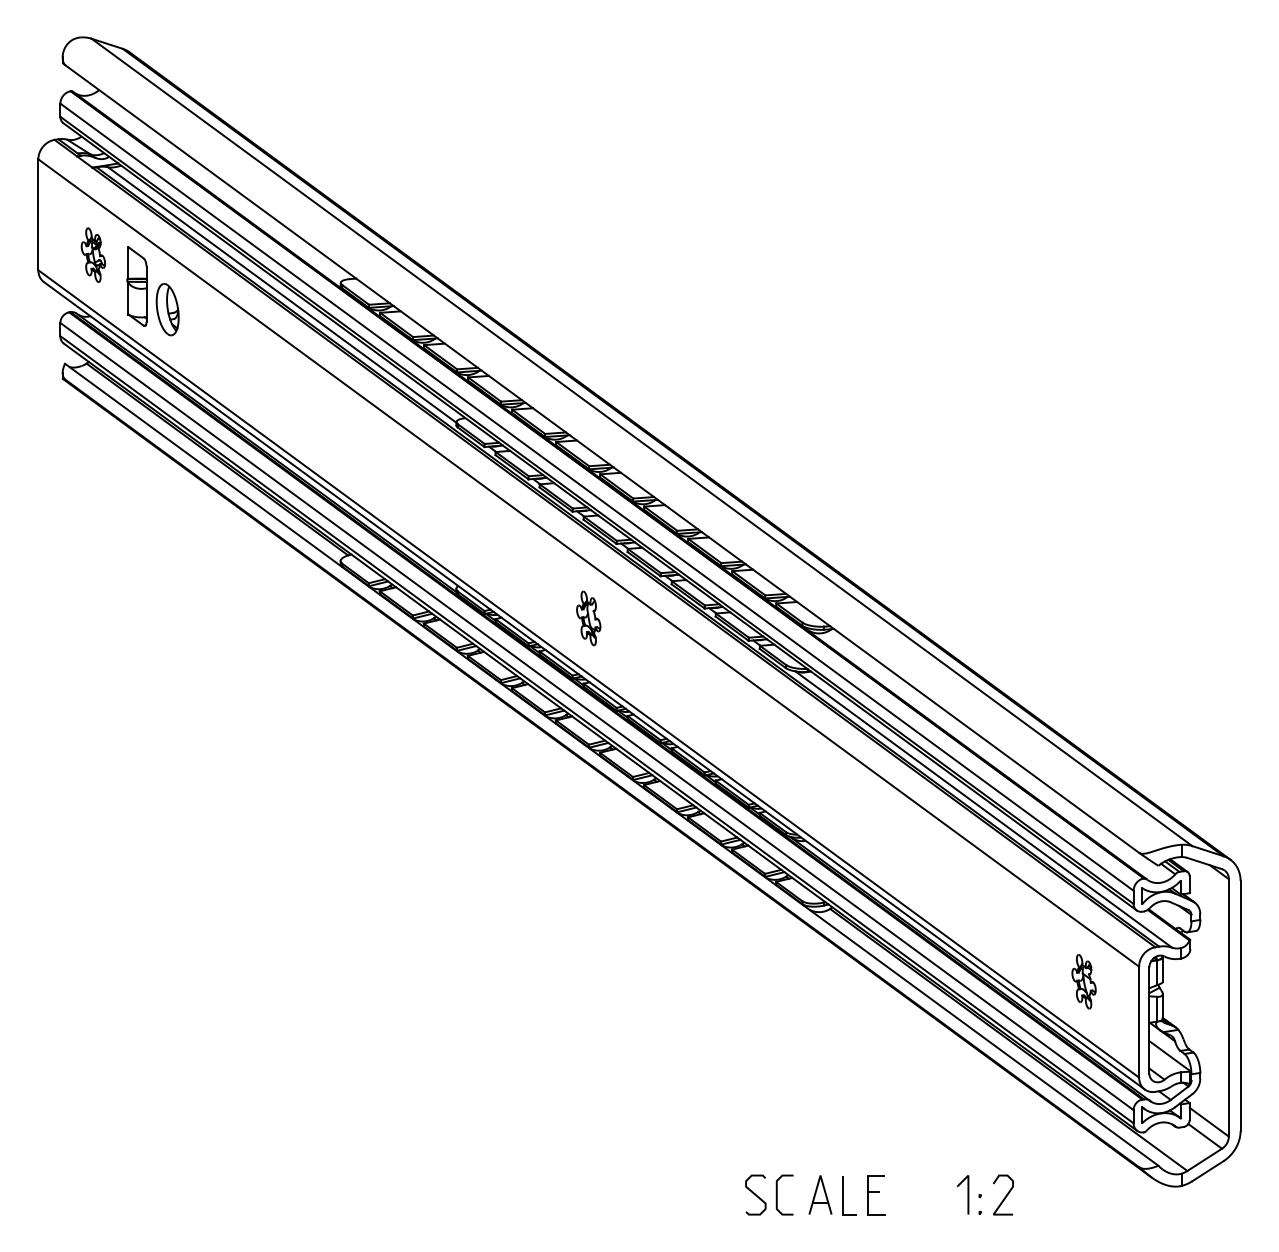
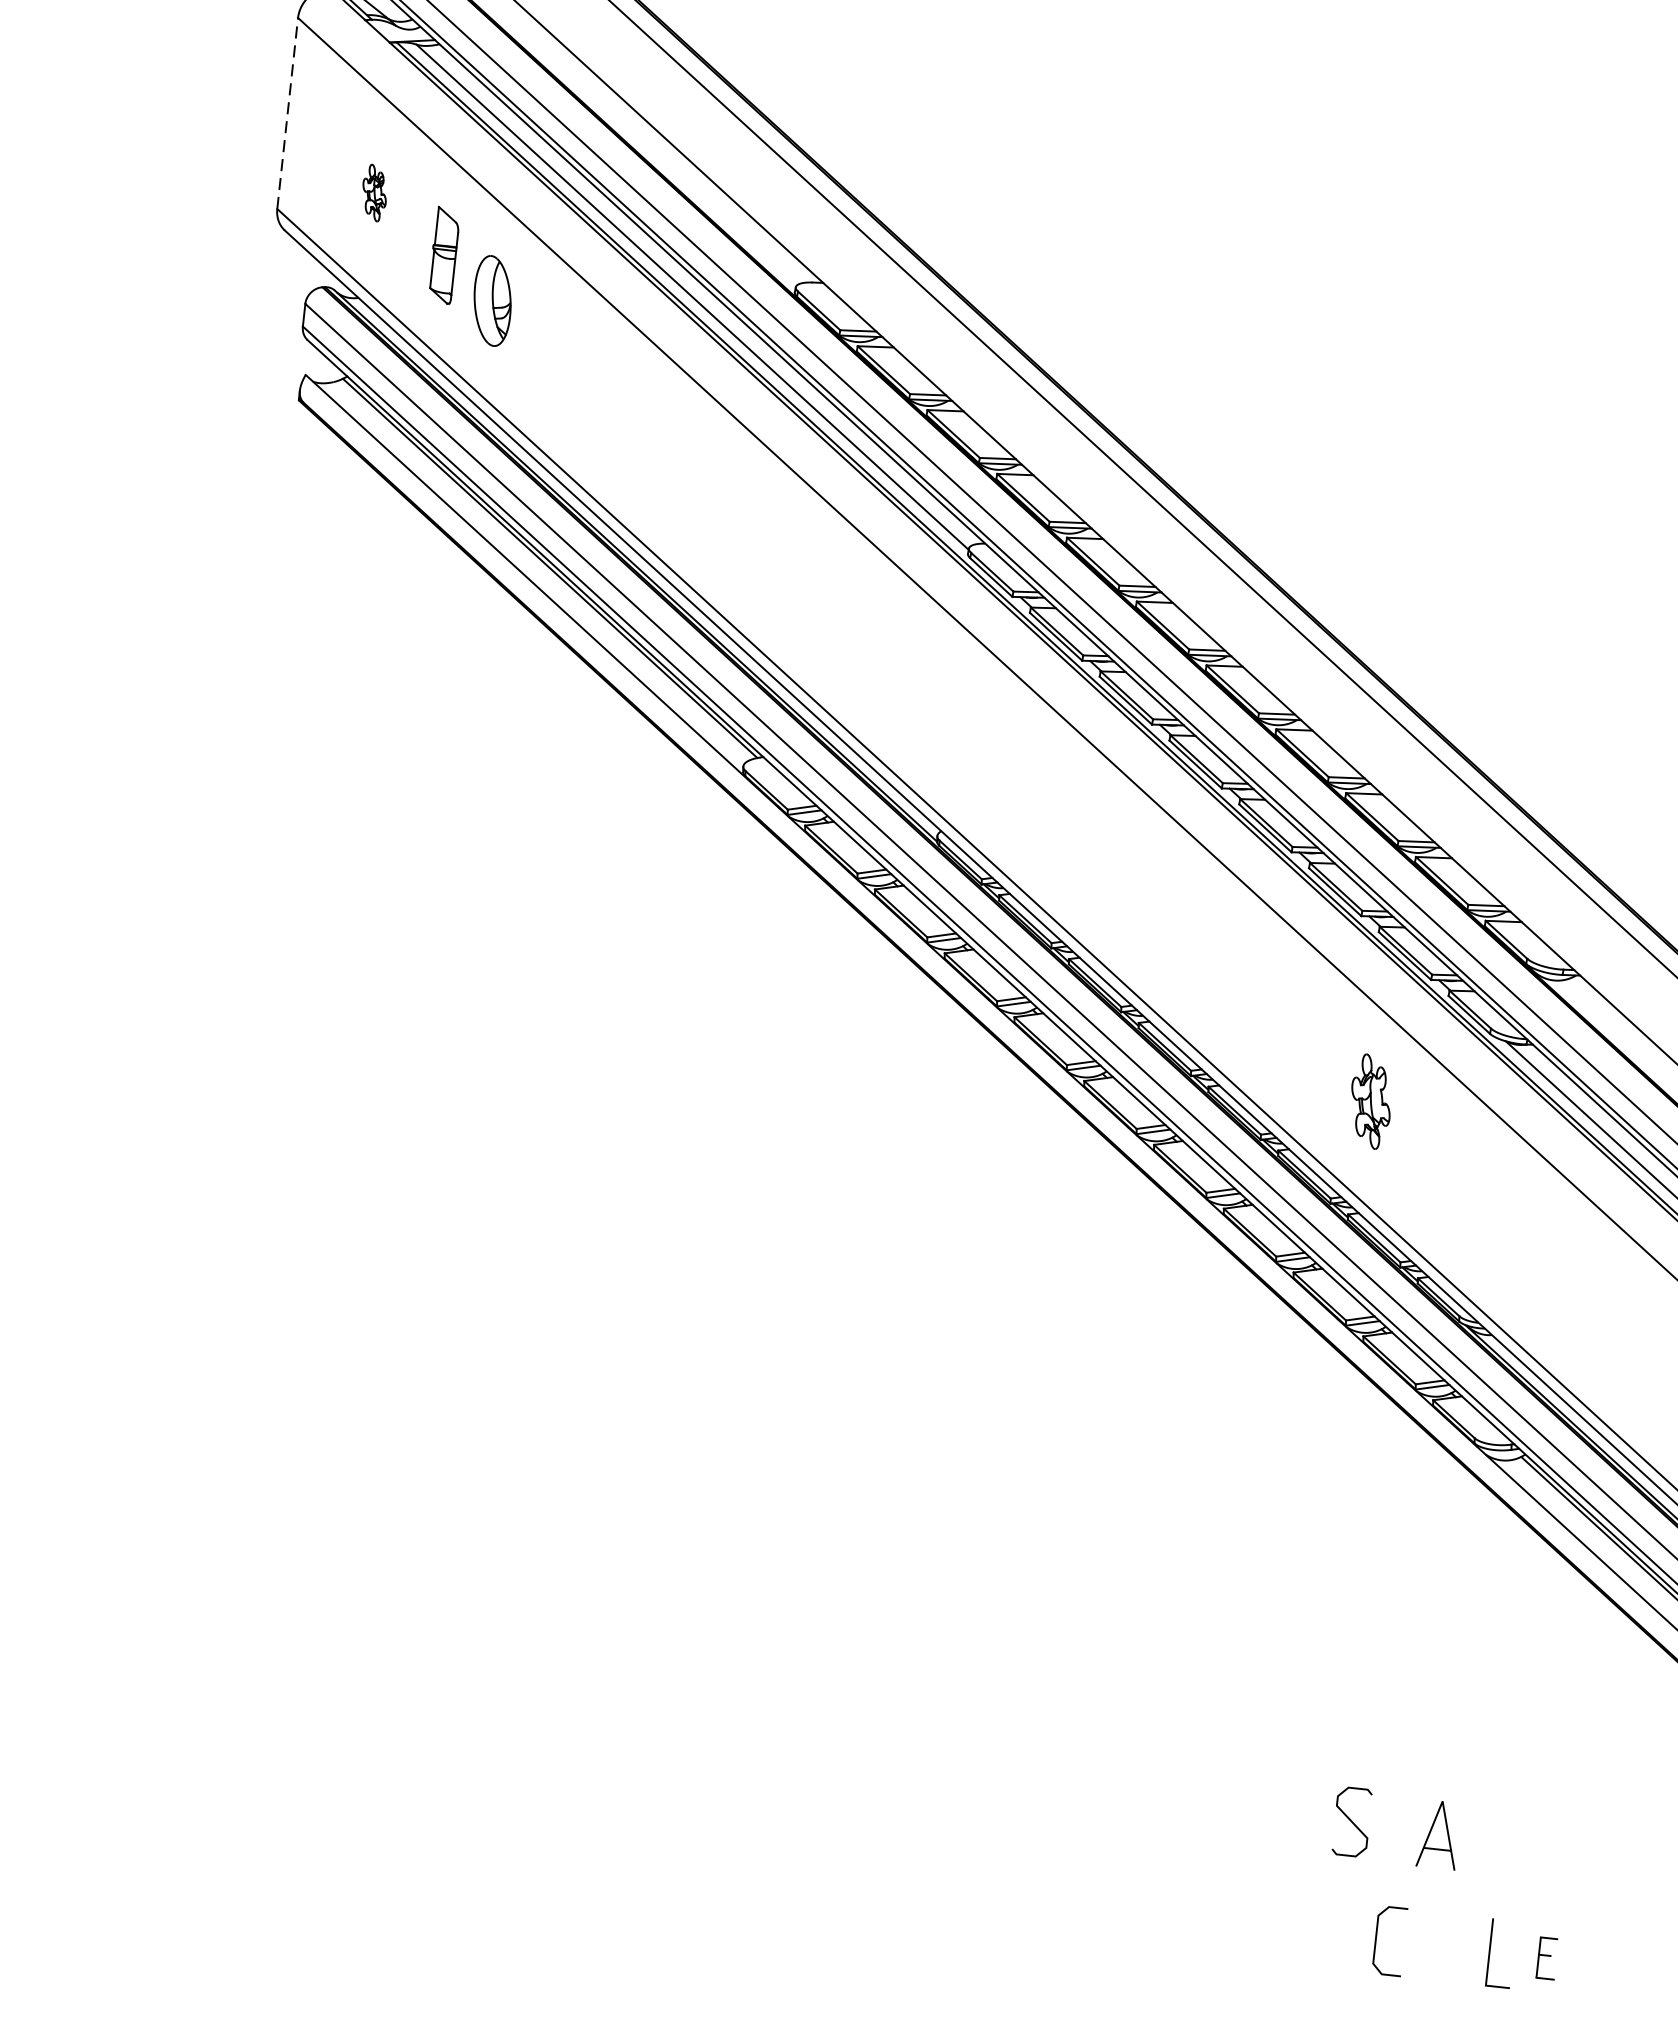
line: (38, 214) -> (287, 112), solid -> dashed
part: (92, 254) -> (373, 191), size x0.6
part: (136, 286) -> (443, 255), size x0.7
part: (588, 618) -> (1370, 1101), moved
curve: (755, 1194) -> (1351, 1820), moved
part: (820, 1194) -> (1439, 1833), moved
part: (876, 1195) -> (1547, 1958), size x0.6

